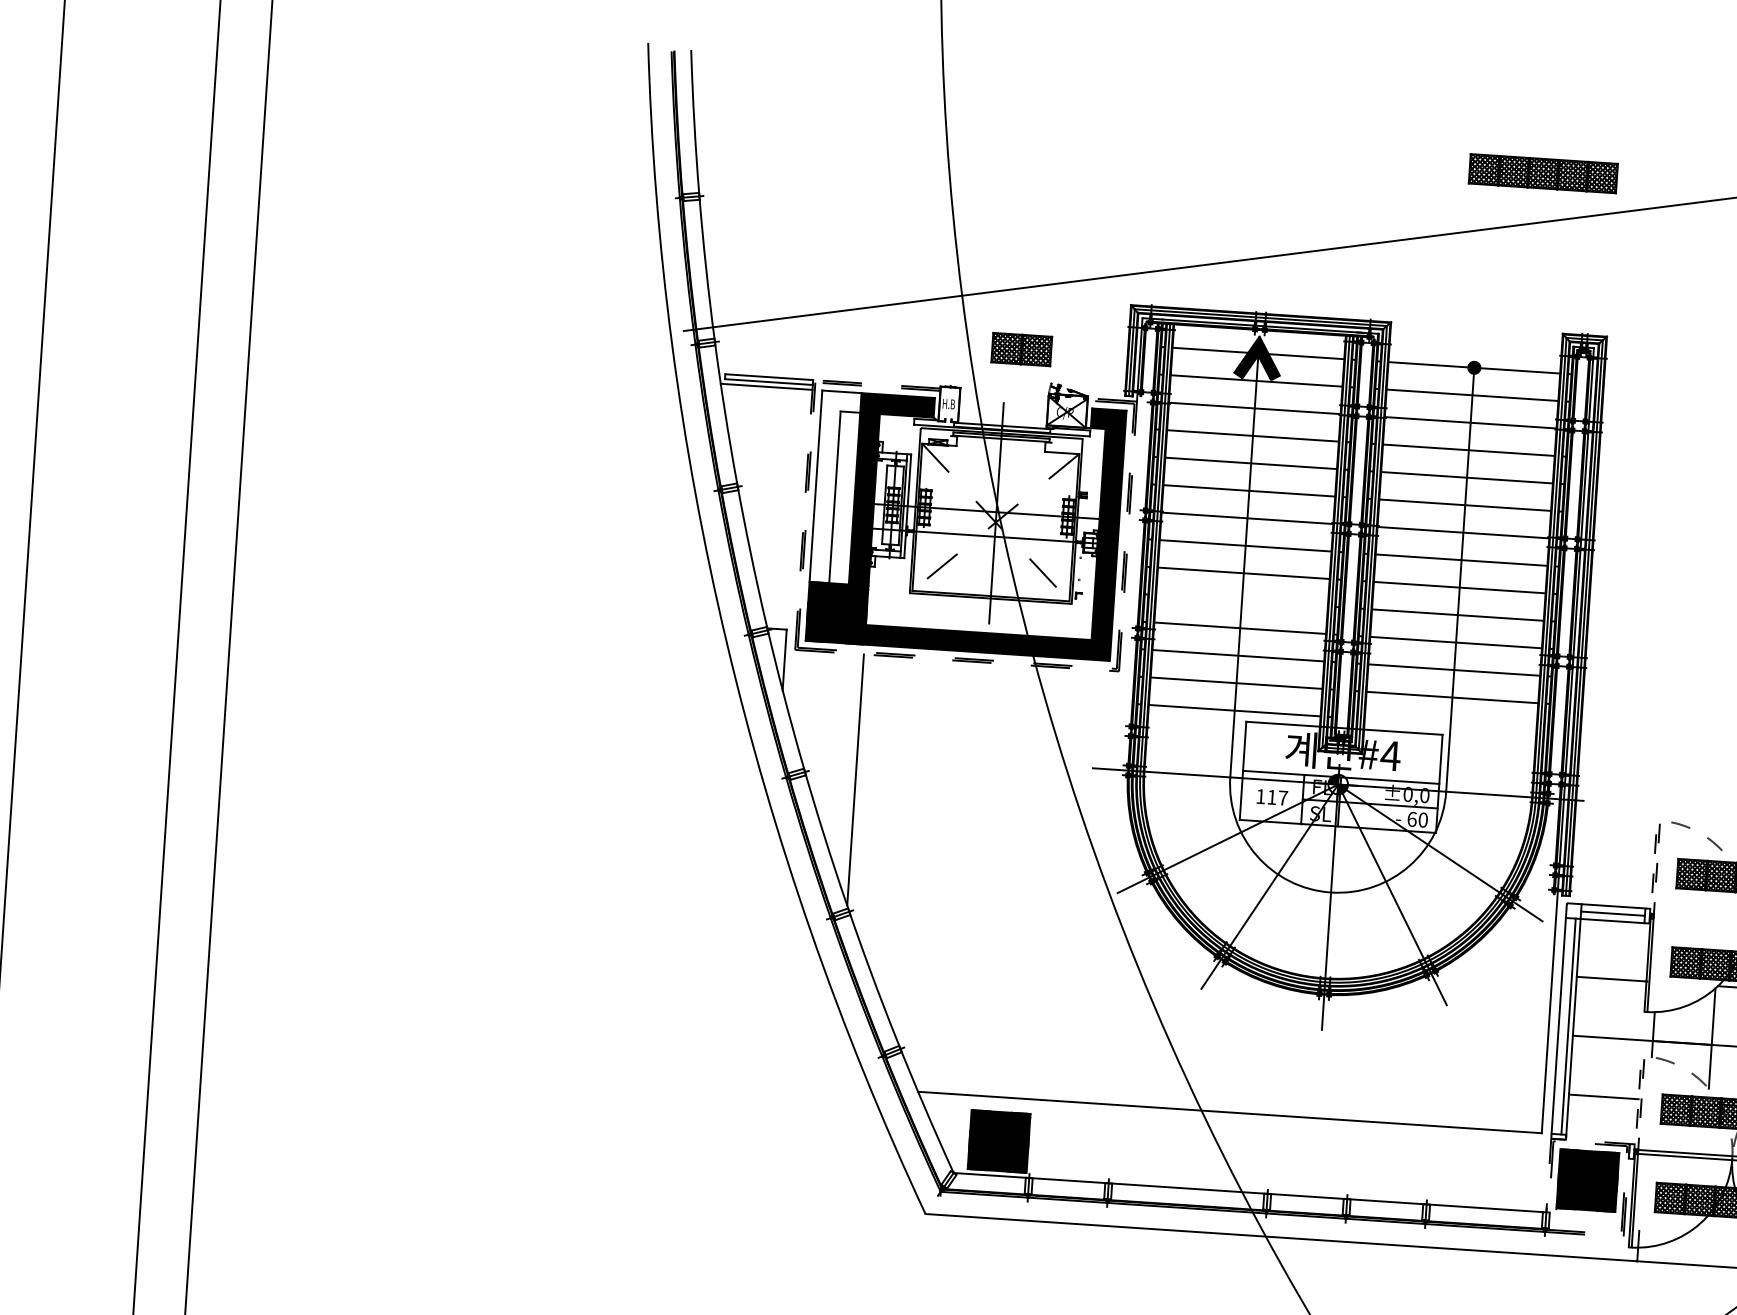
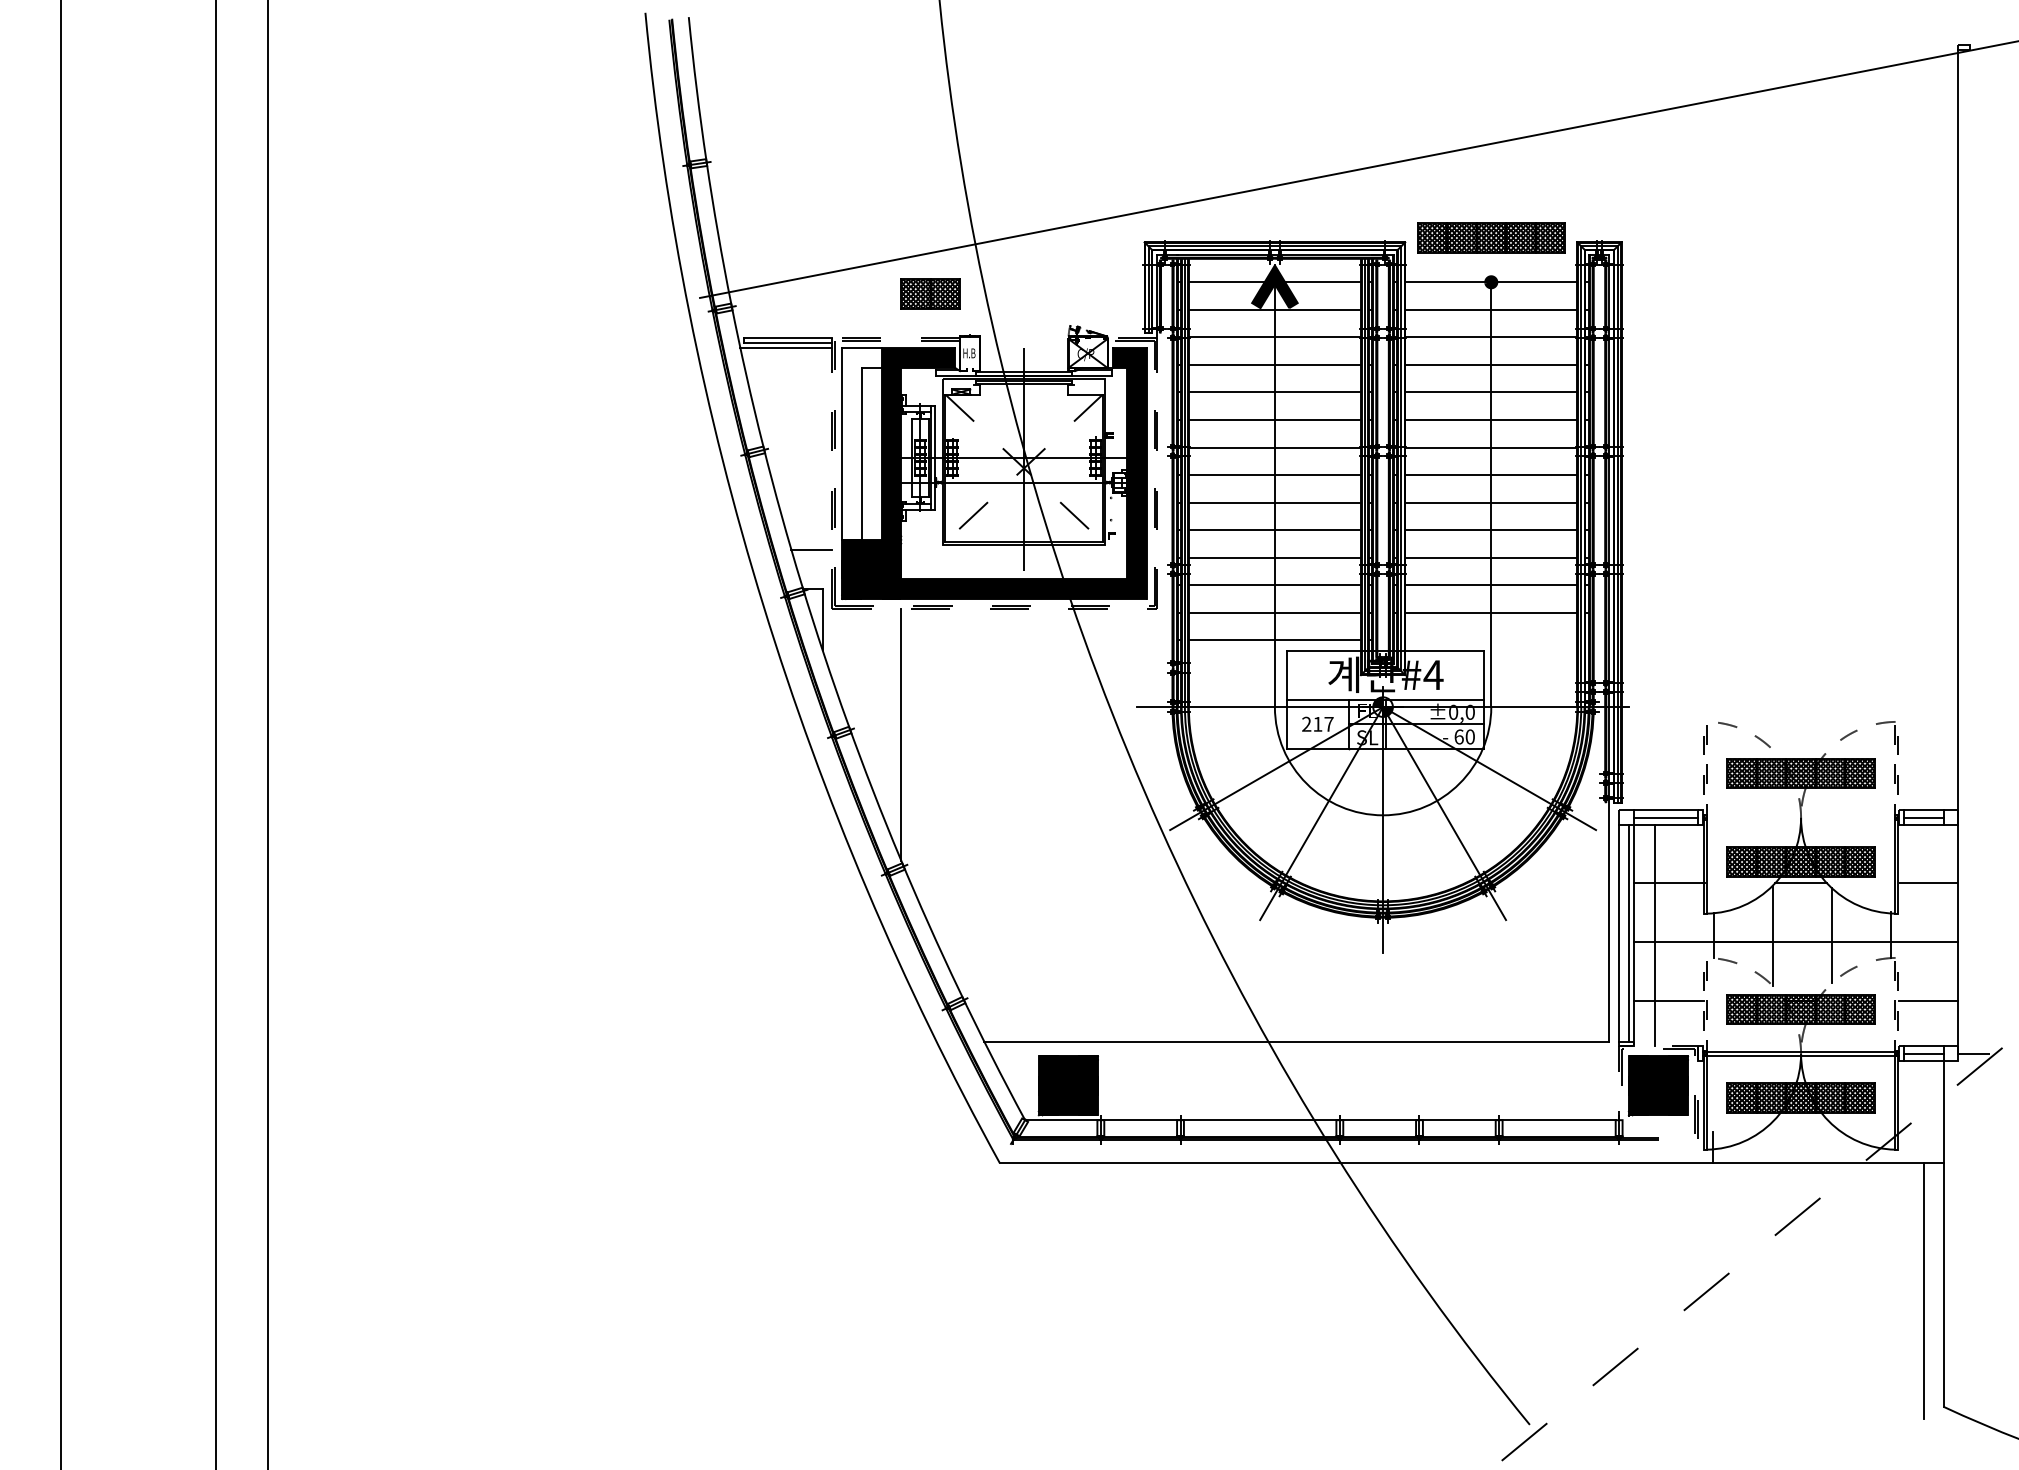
part: (1543, 173) -> (1491, 237), moved
part: (1021, 349) -> (930, 293), moved
line: (778, 589) -> (811, 549), added
line: (1241, 601) -> (1274, 530), added
text: (1260, 795) -> (1306, 723), 117 -> 217
line: (1594, 1030) -> (1655, 935), added

